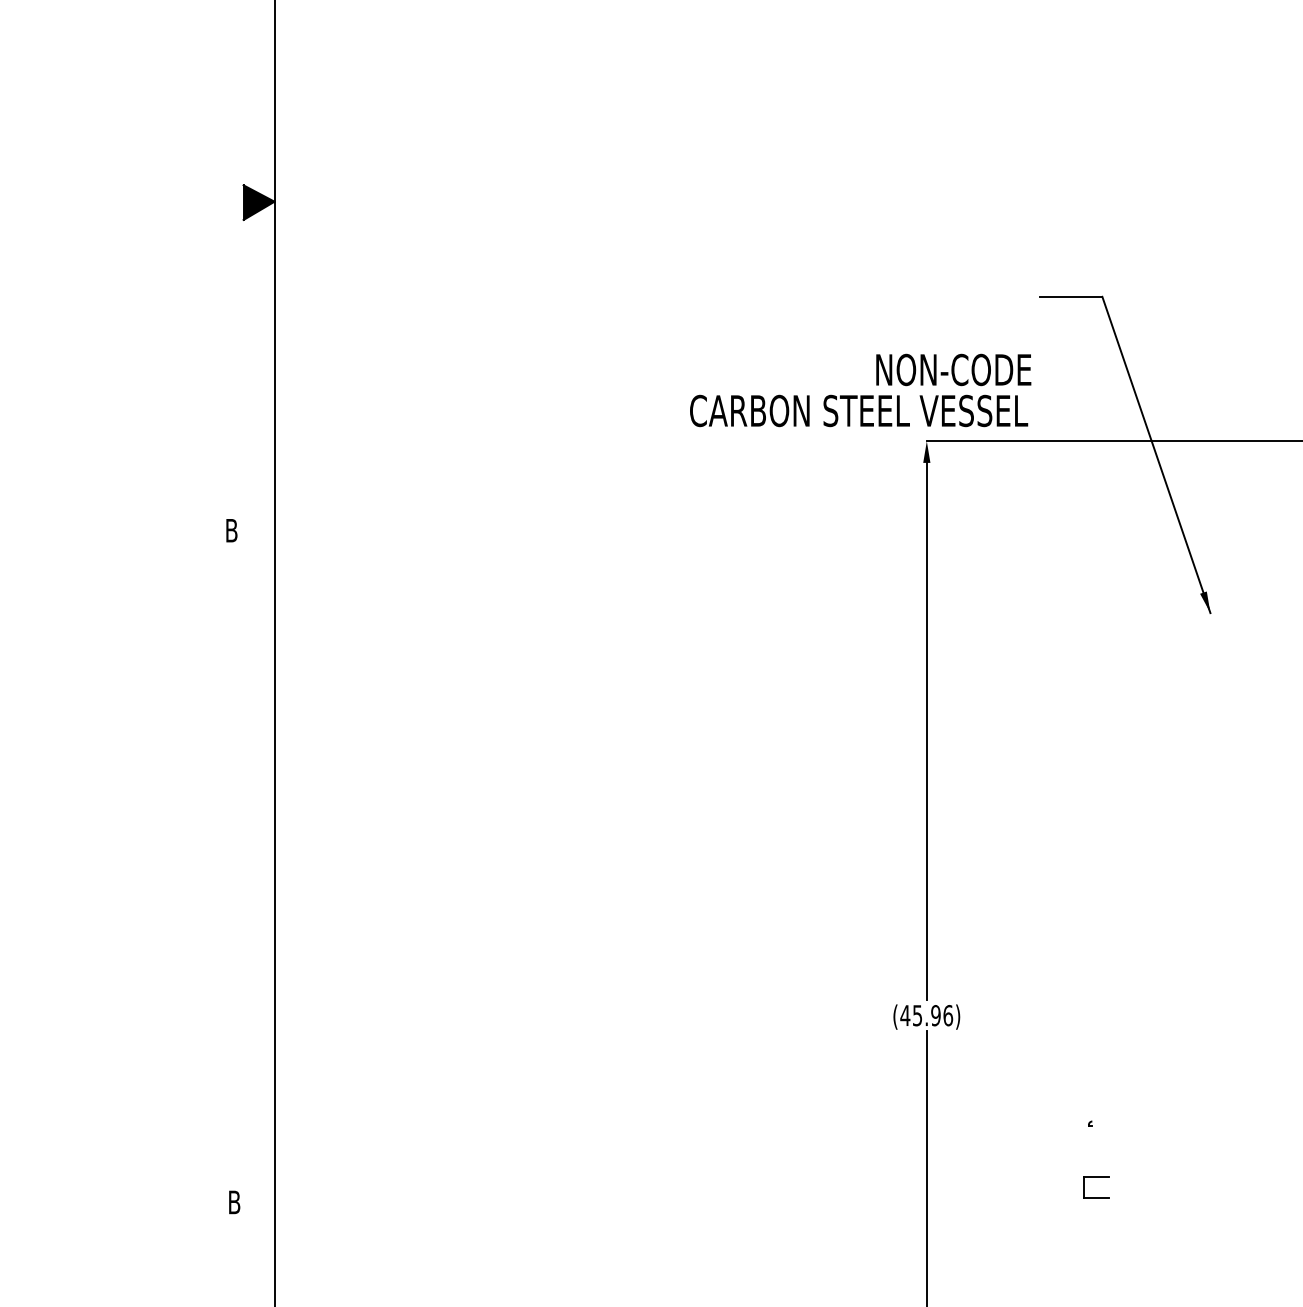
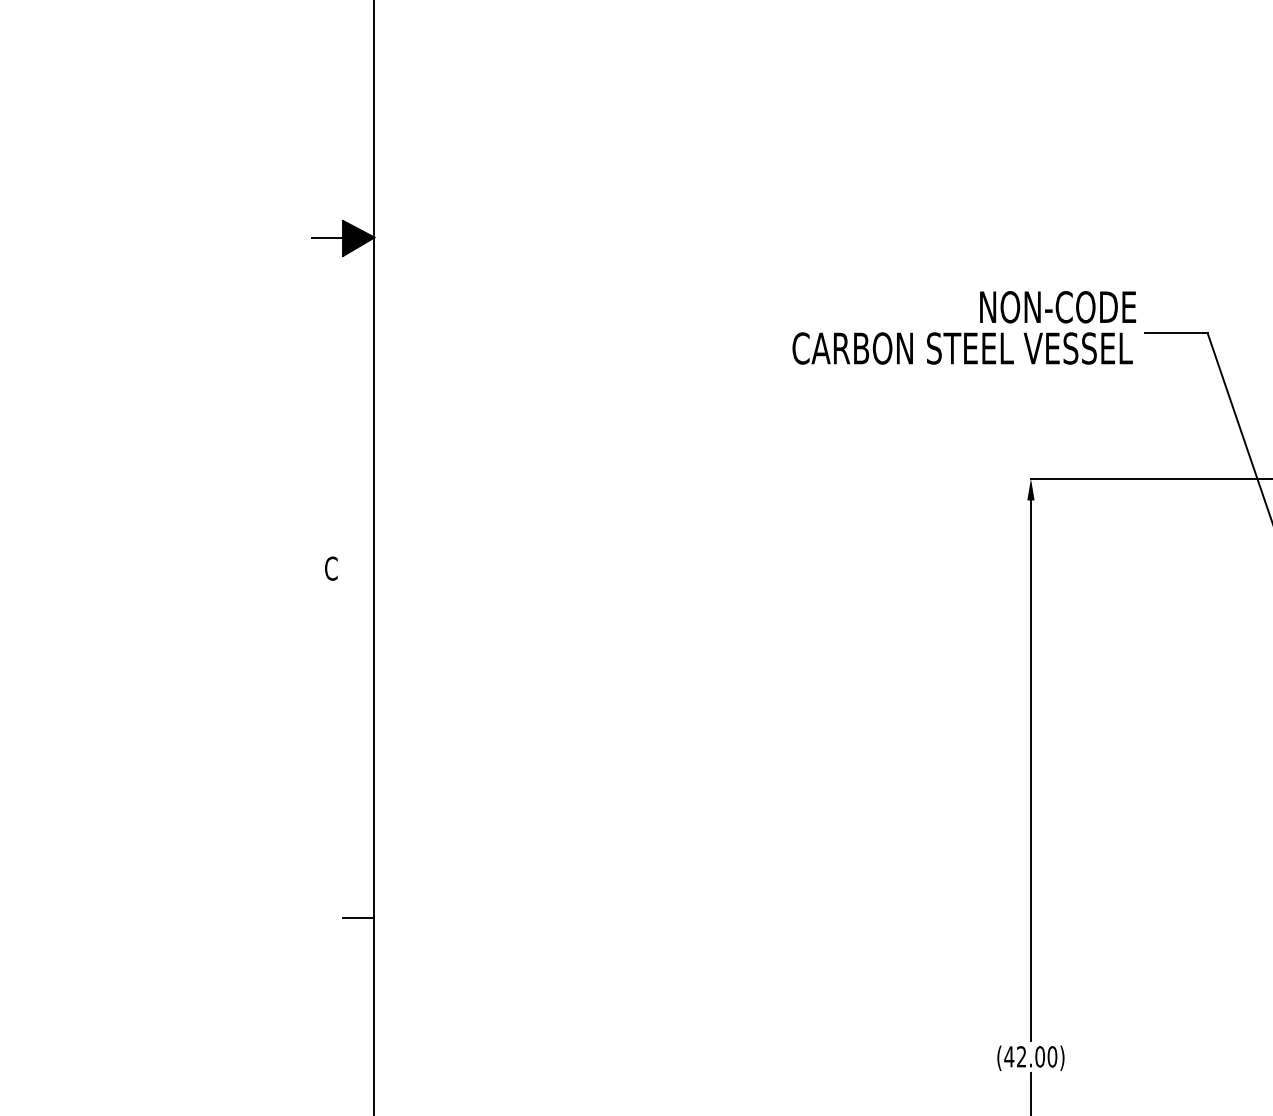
line: (227, 201) -> (327, 237), added
text: (860, 390) -> (964, 327), moved
text: (231, 530) -> (331, 568), B -> C
line: (258, 877) -> (358, 917), added
text: (933, 1015) -> (1037, 1056), (45.96) -> (42.00)

